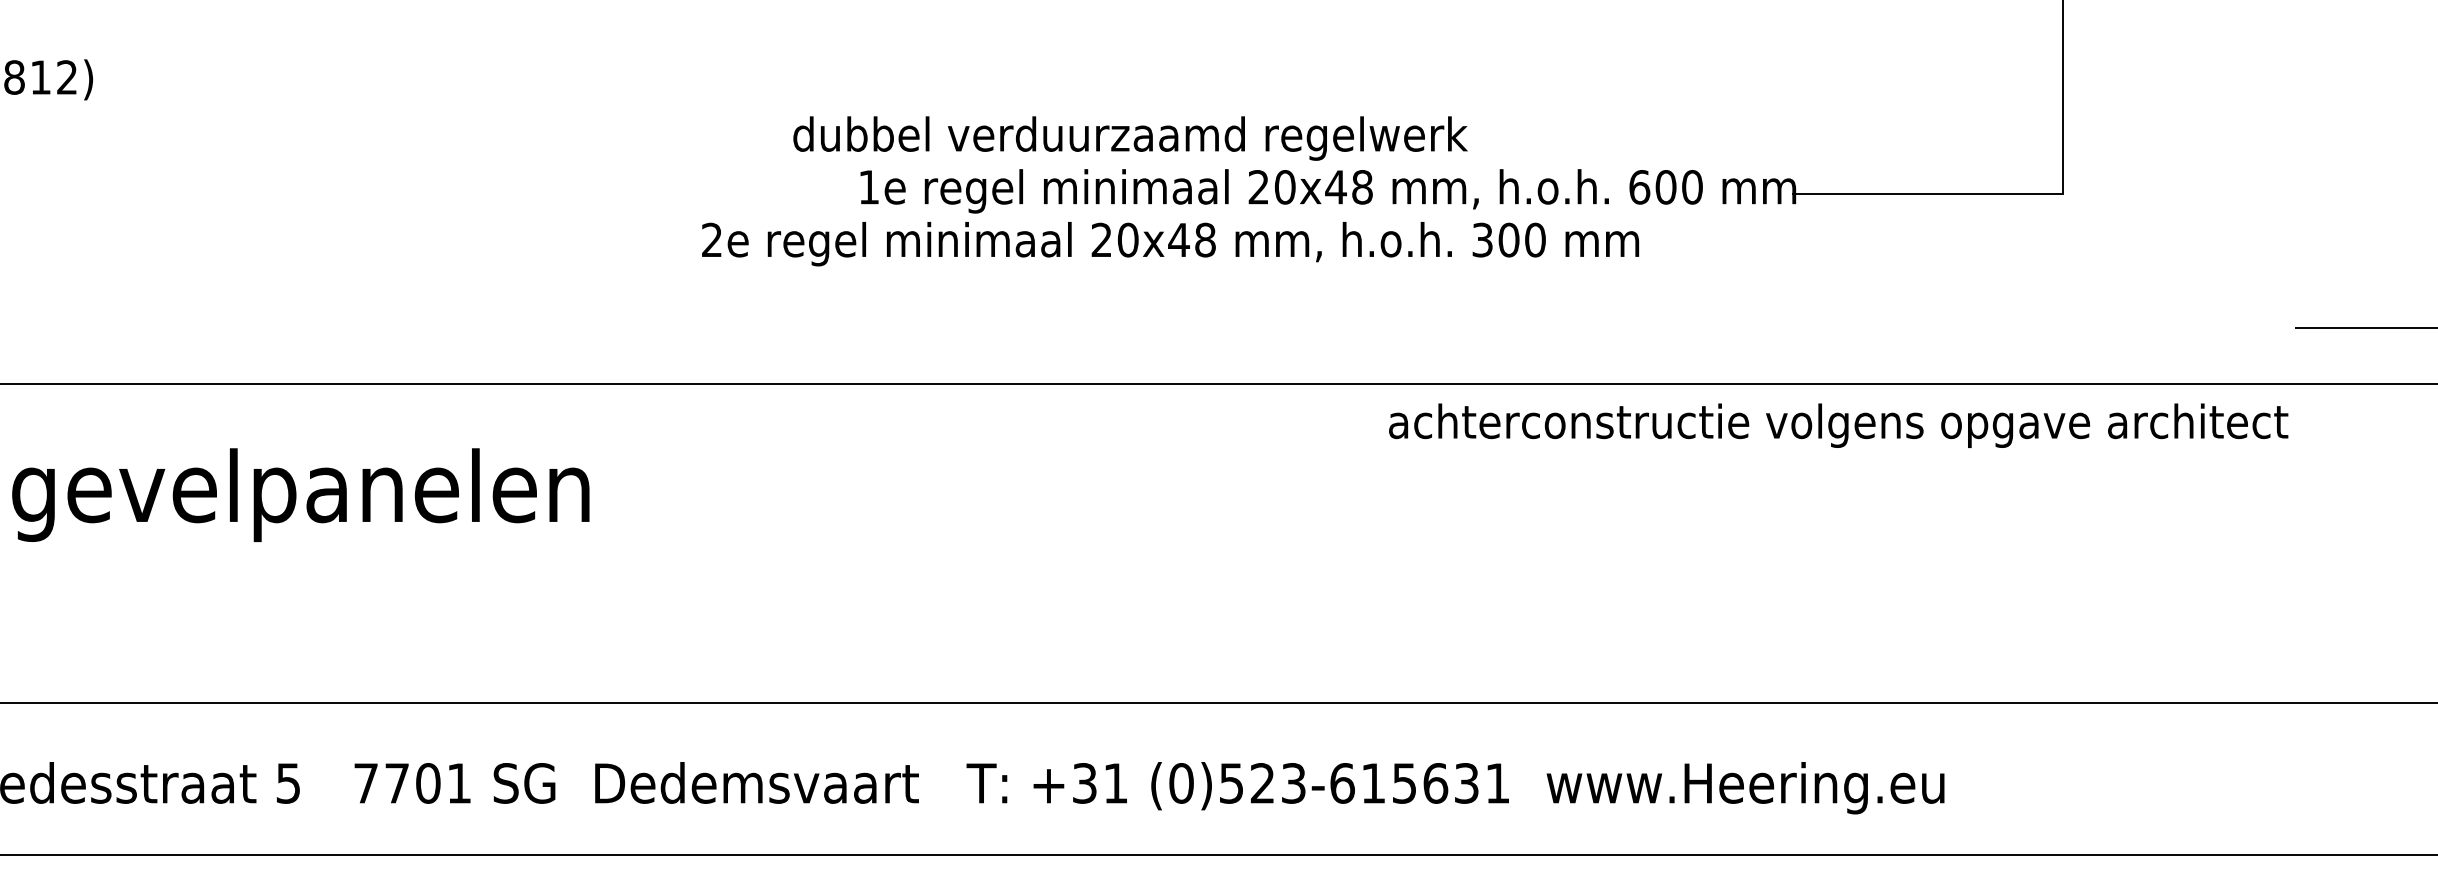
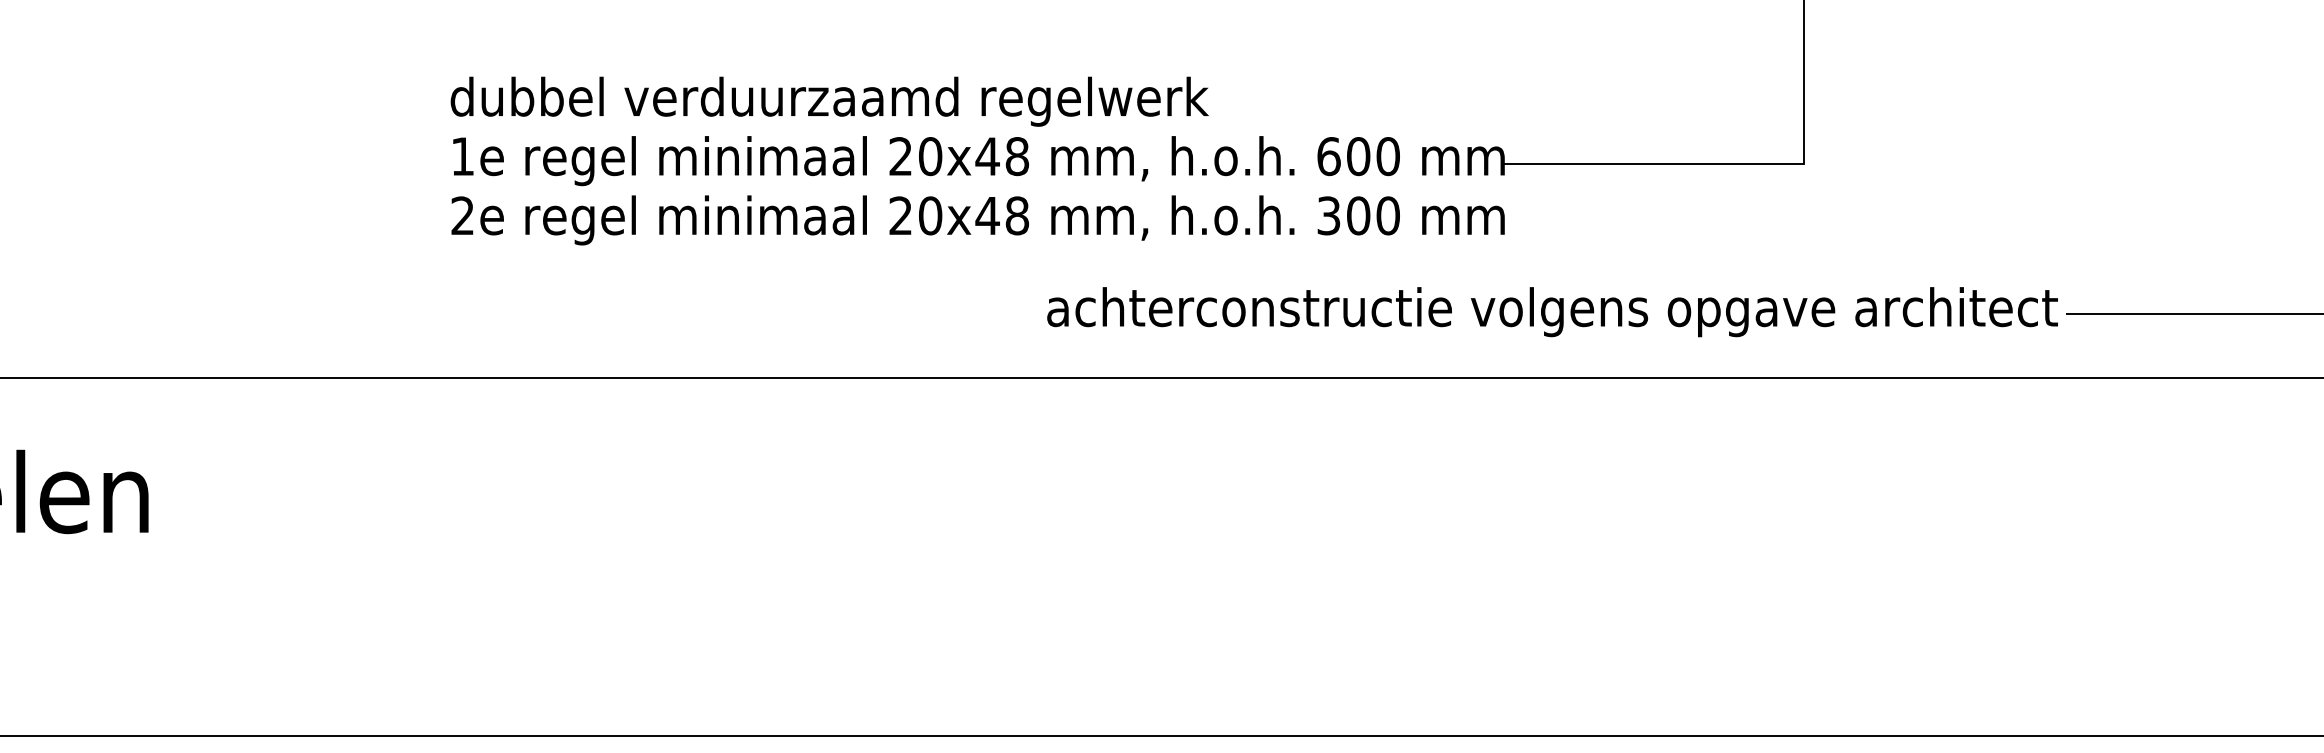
text: (1130, 138) -> (829, 101), moved
text: (1170, 244) -> (978, 220), moved
text: (1838, 425) -> (1552, 311), moved

